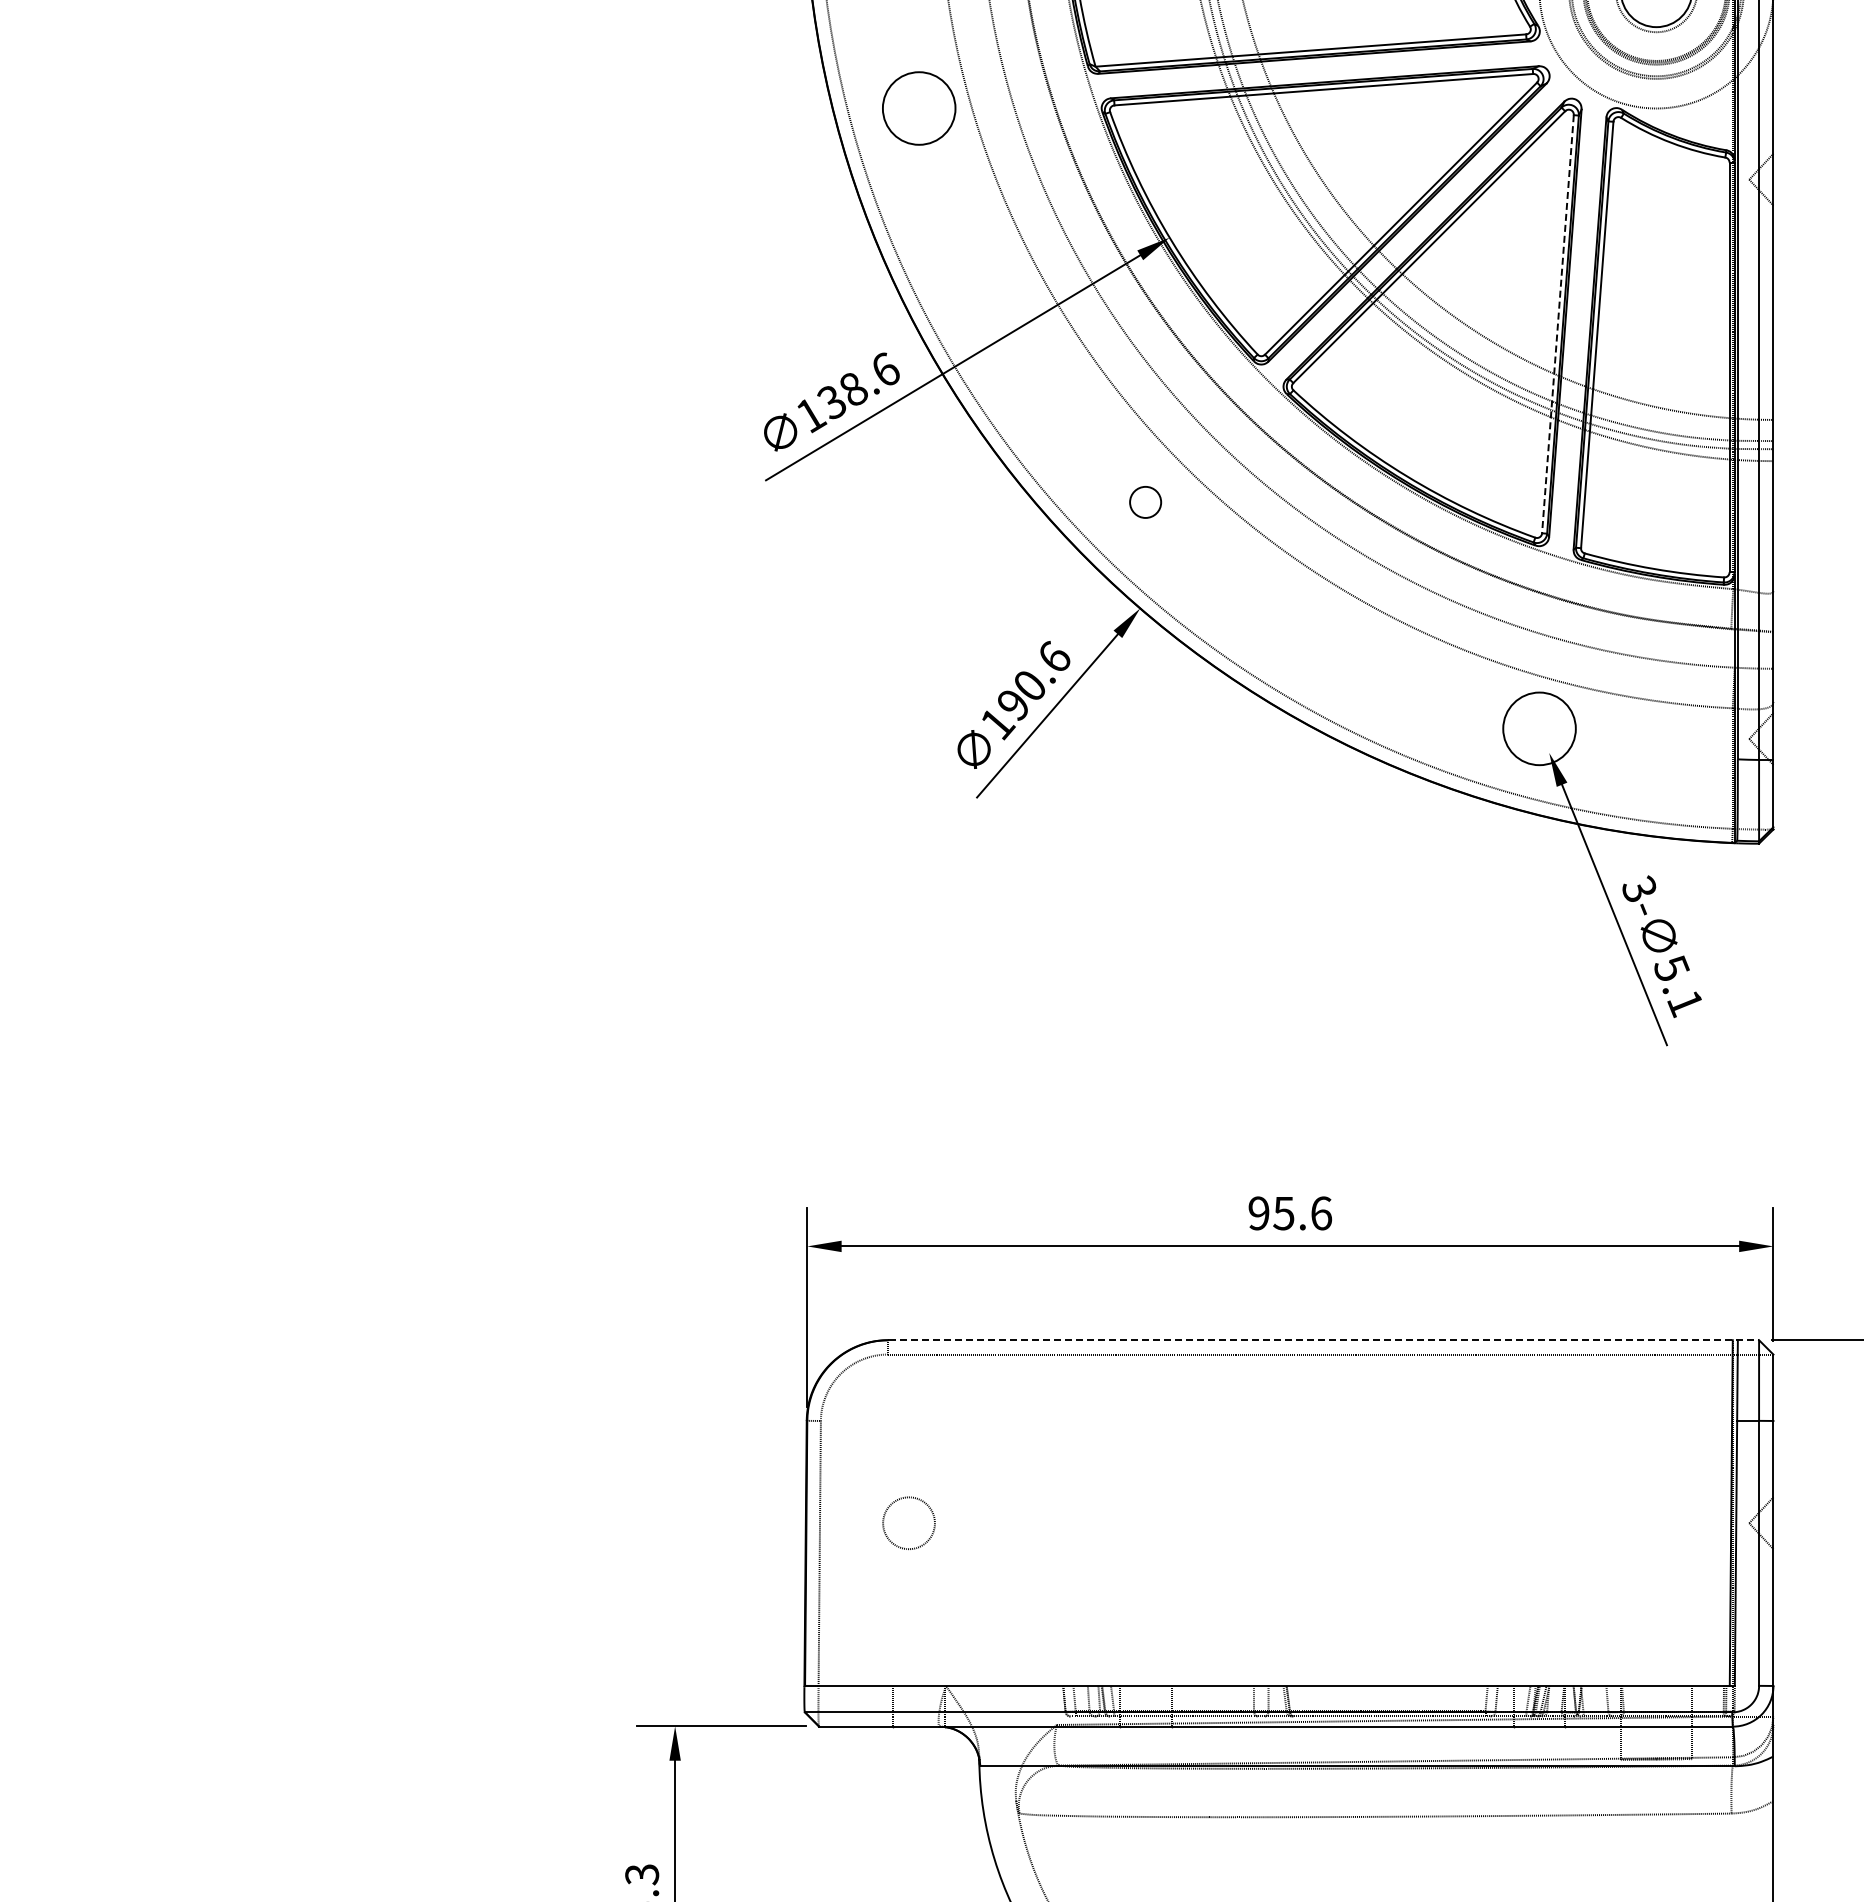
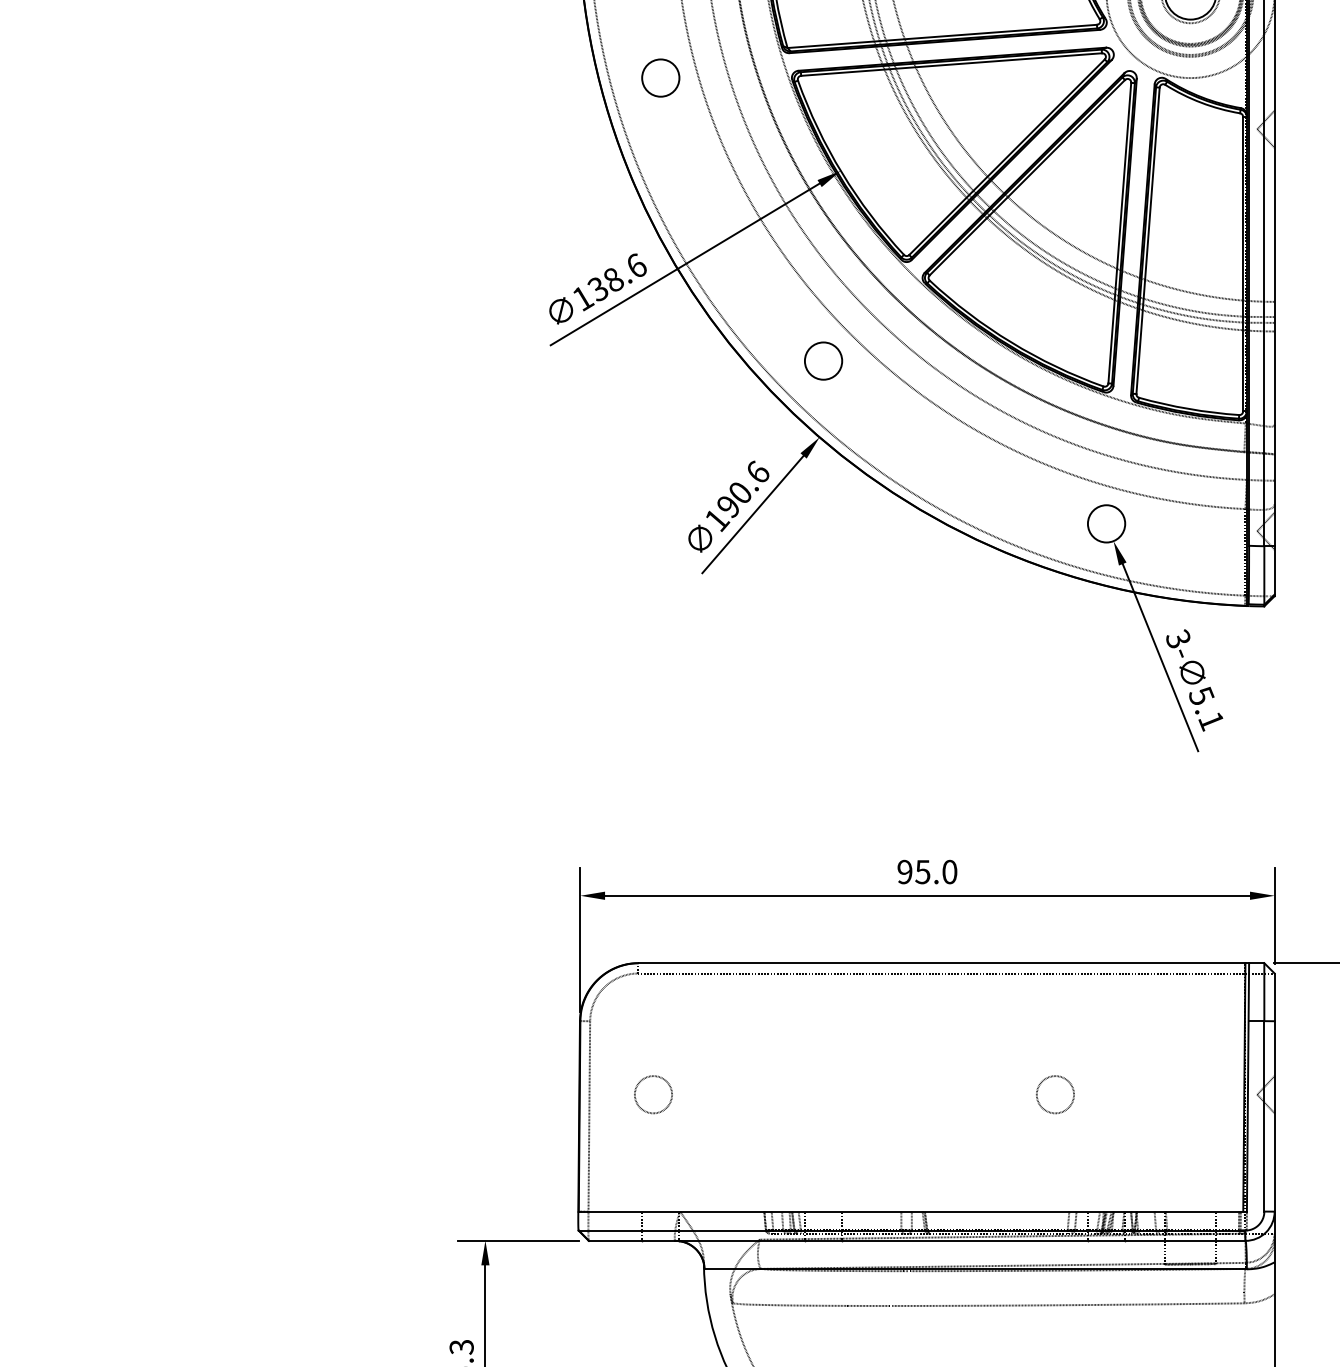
circle: (919, 108) -> (661, 78), size x0.71
line: (1557, 324) -> (1119, 233), dashed -> solid
circle: (1145, 502) -> (823, 361), size x1.67
circle: (1539, 728) -> (1106, 523), size x0.71
text: (1321, 1213) -> (949, 872), 95.6 -> 95.0
line: (1324, 1340) -> (952, 963), dashed -> solid
circle: (1468, 1522) -> (1055, 1094), added

